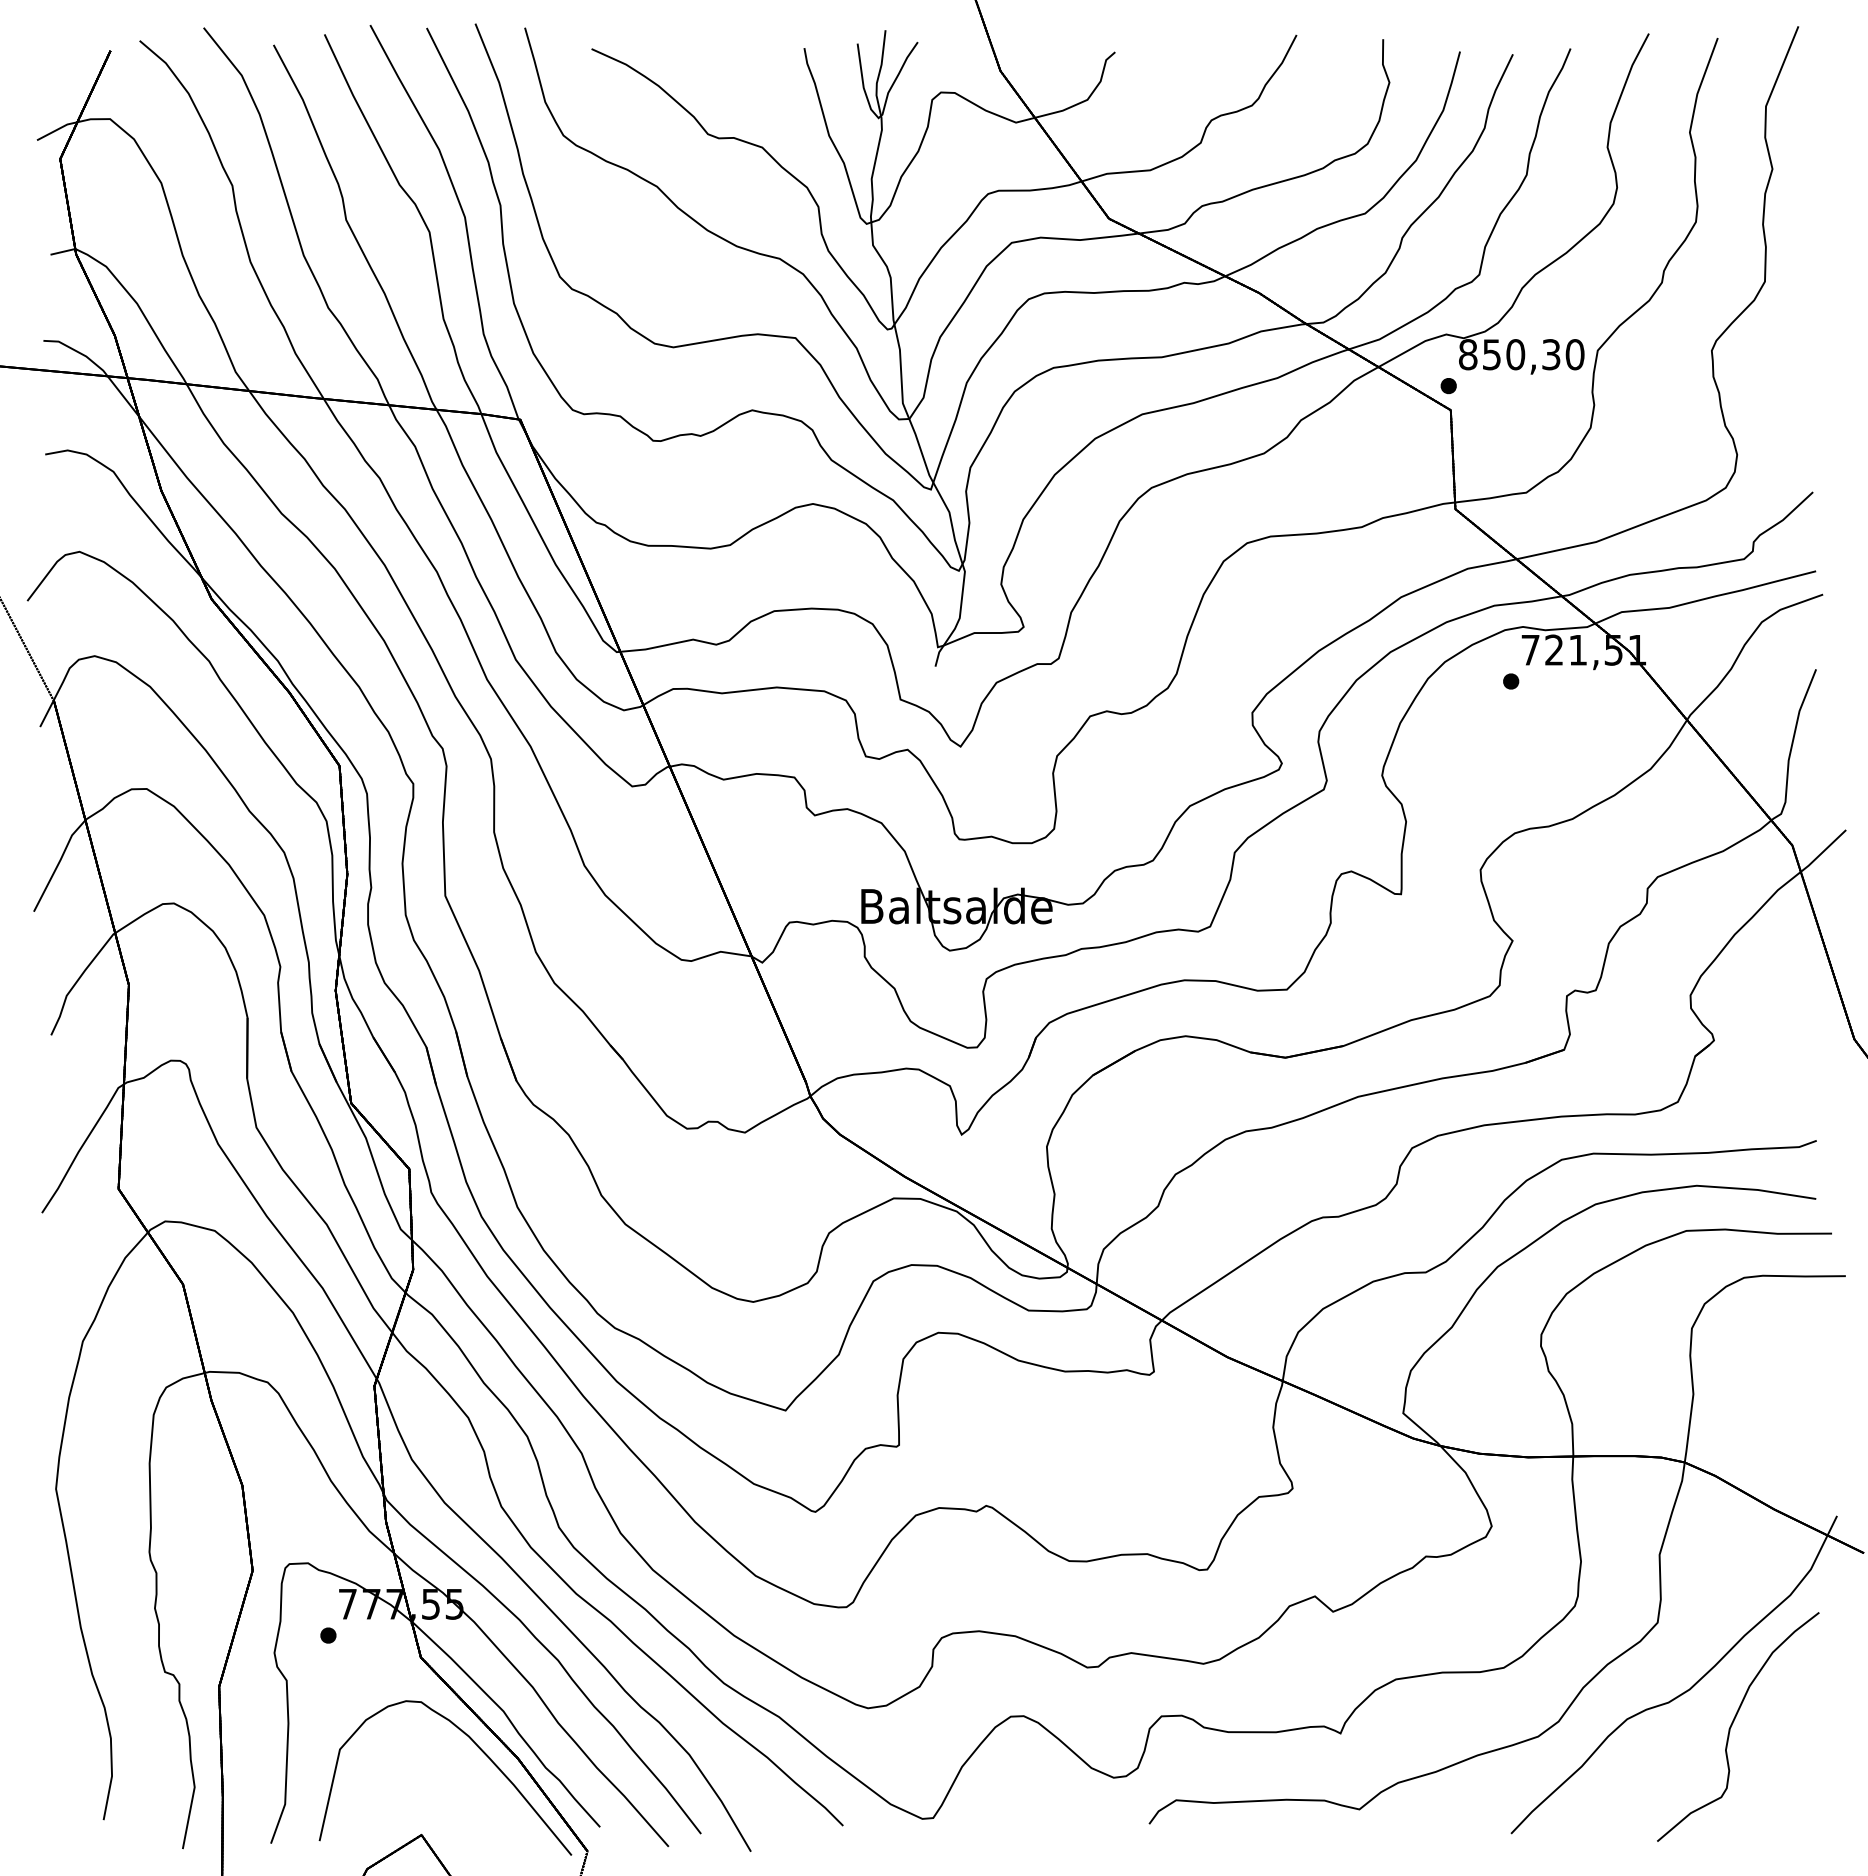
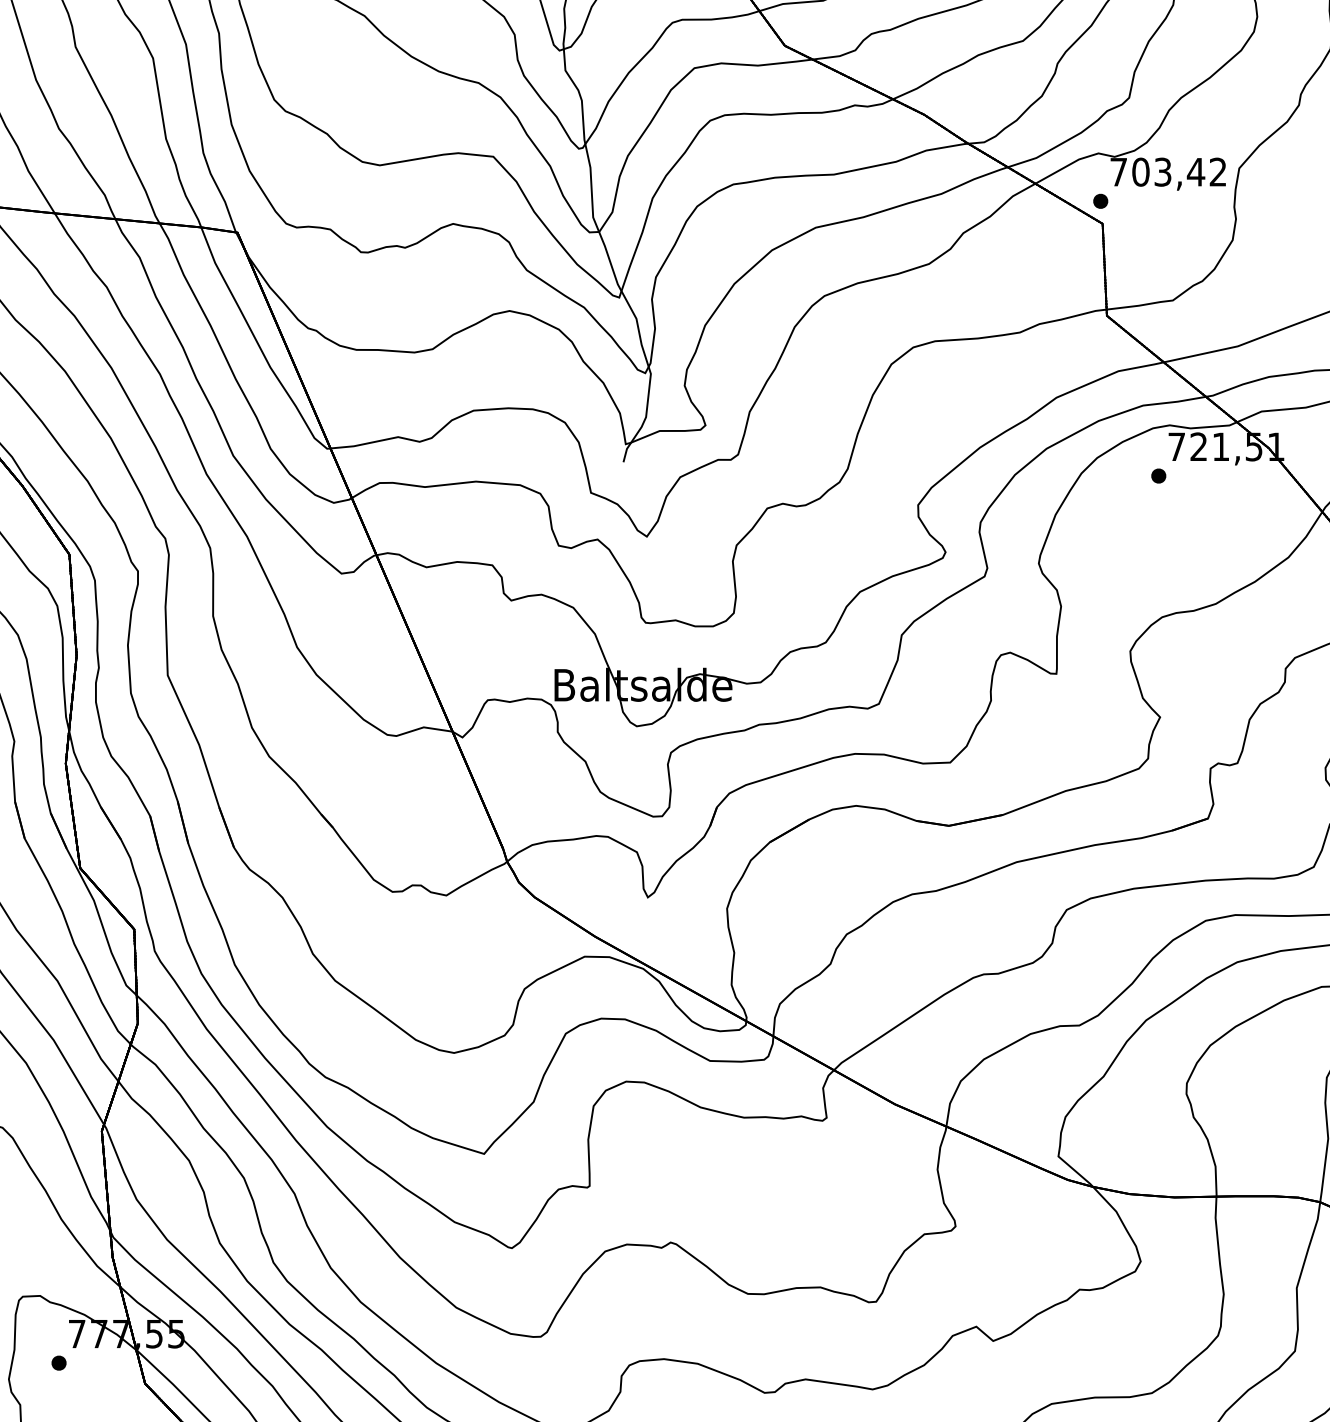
text: (1521, 354) -> (1168, 172), 850,30 -> 703,42

